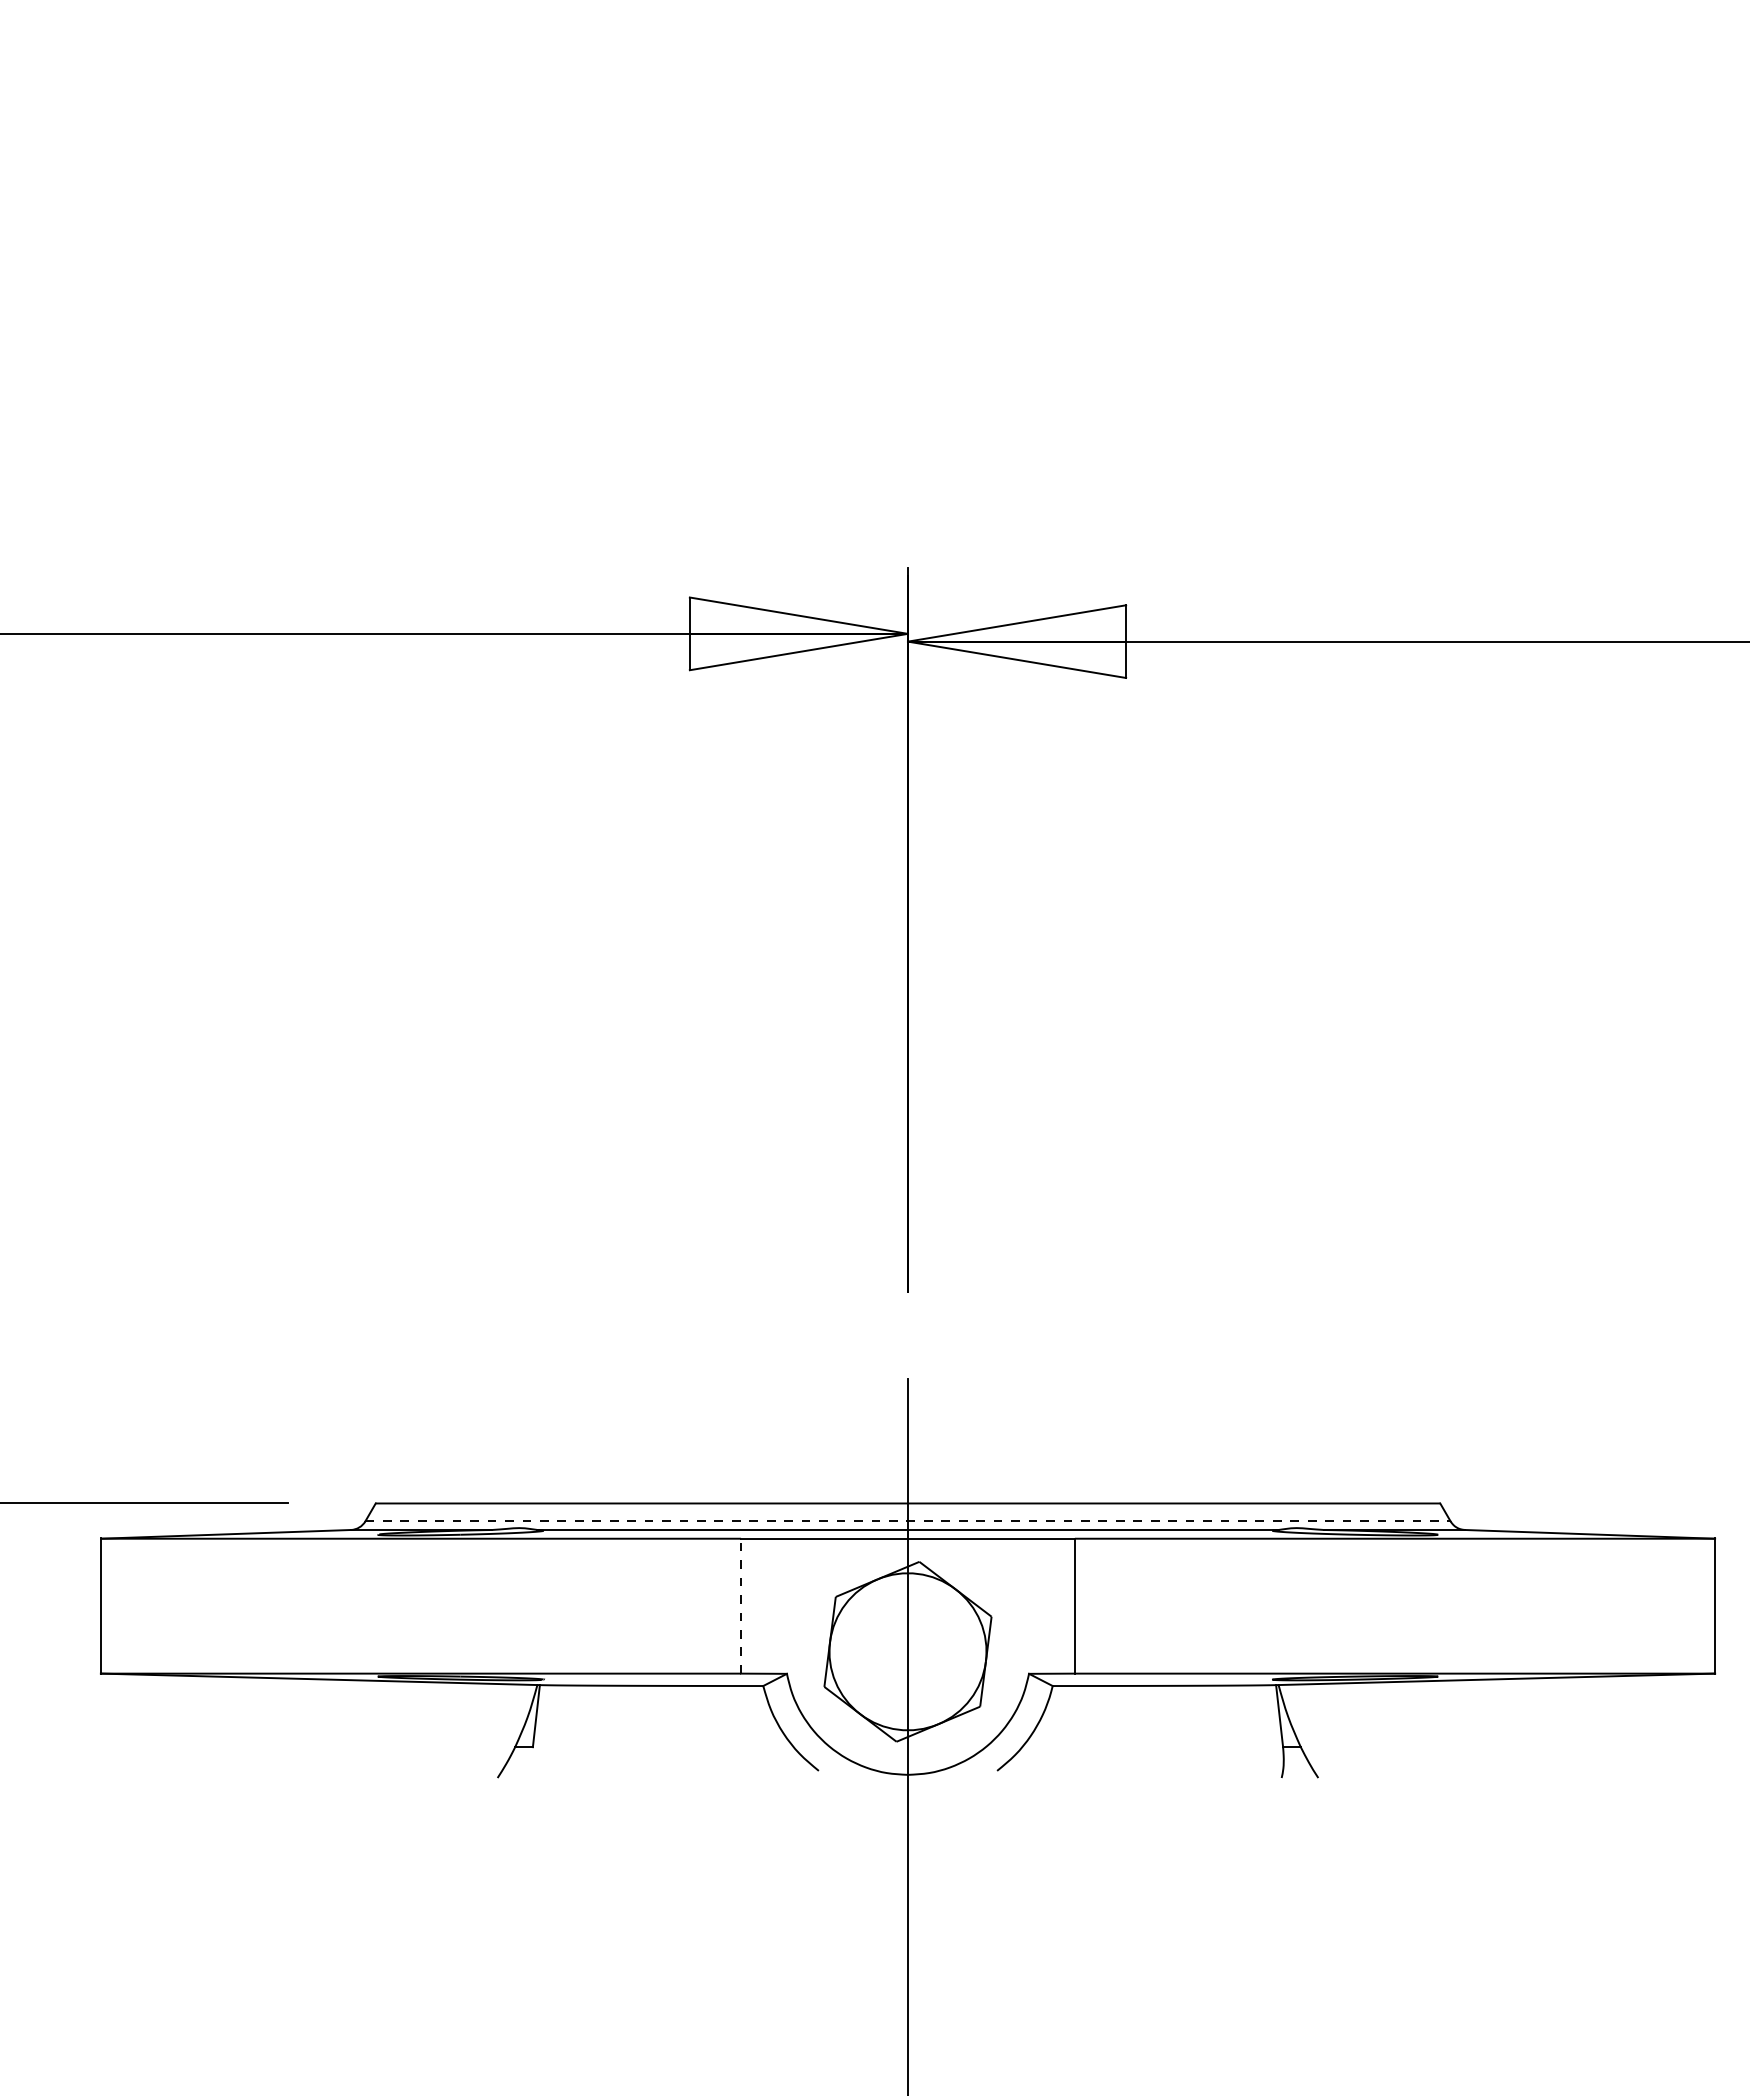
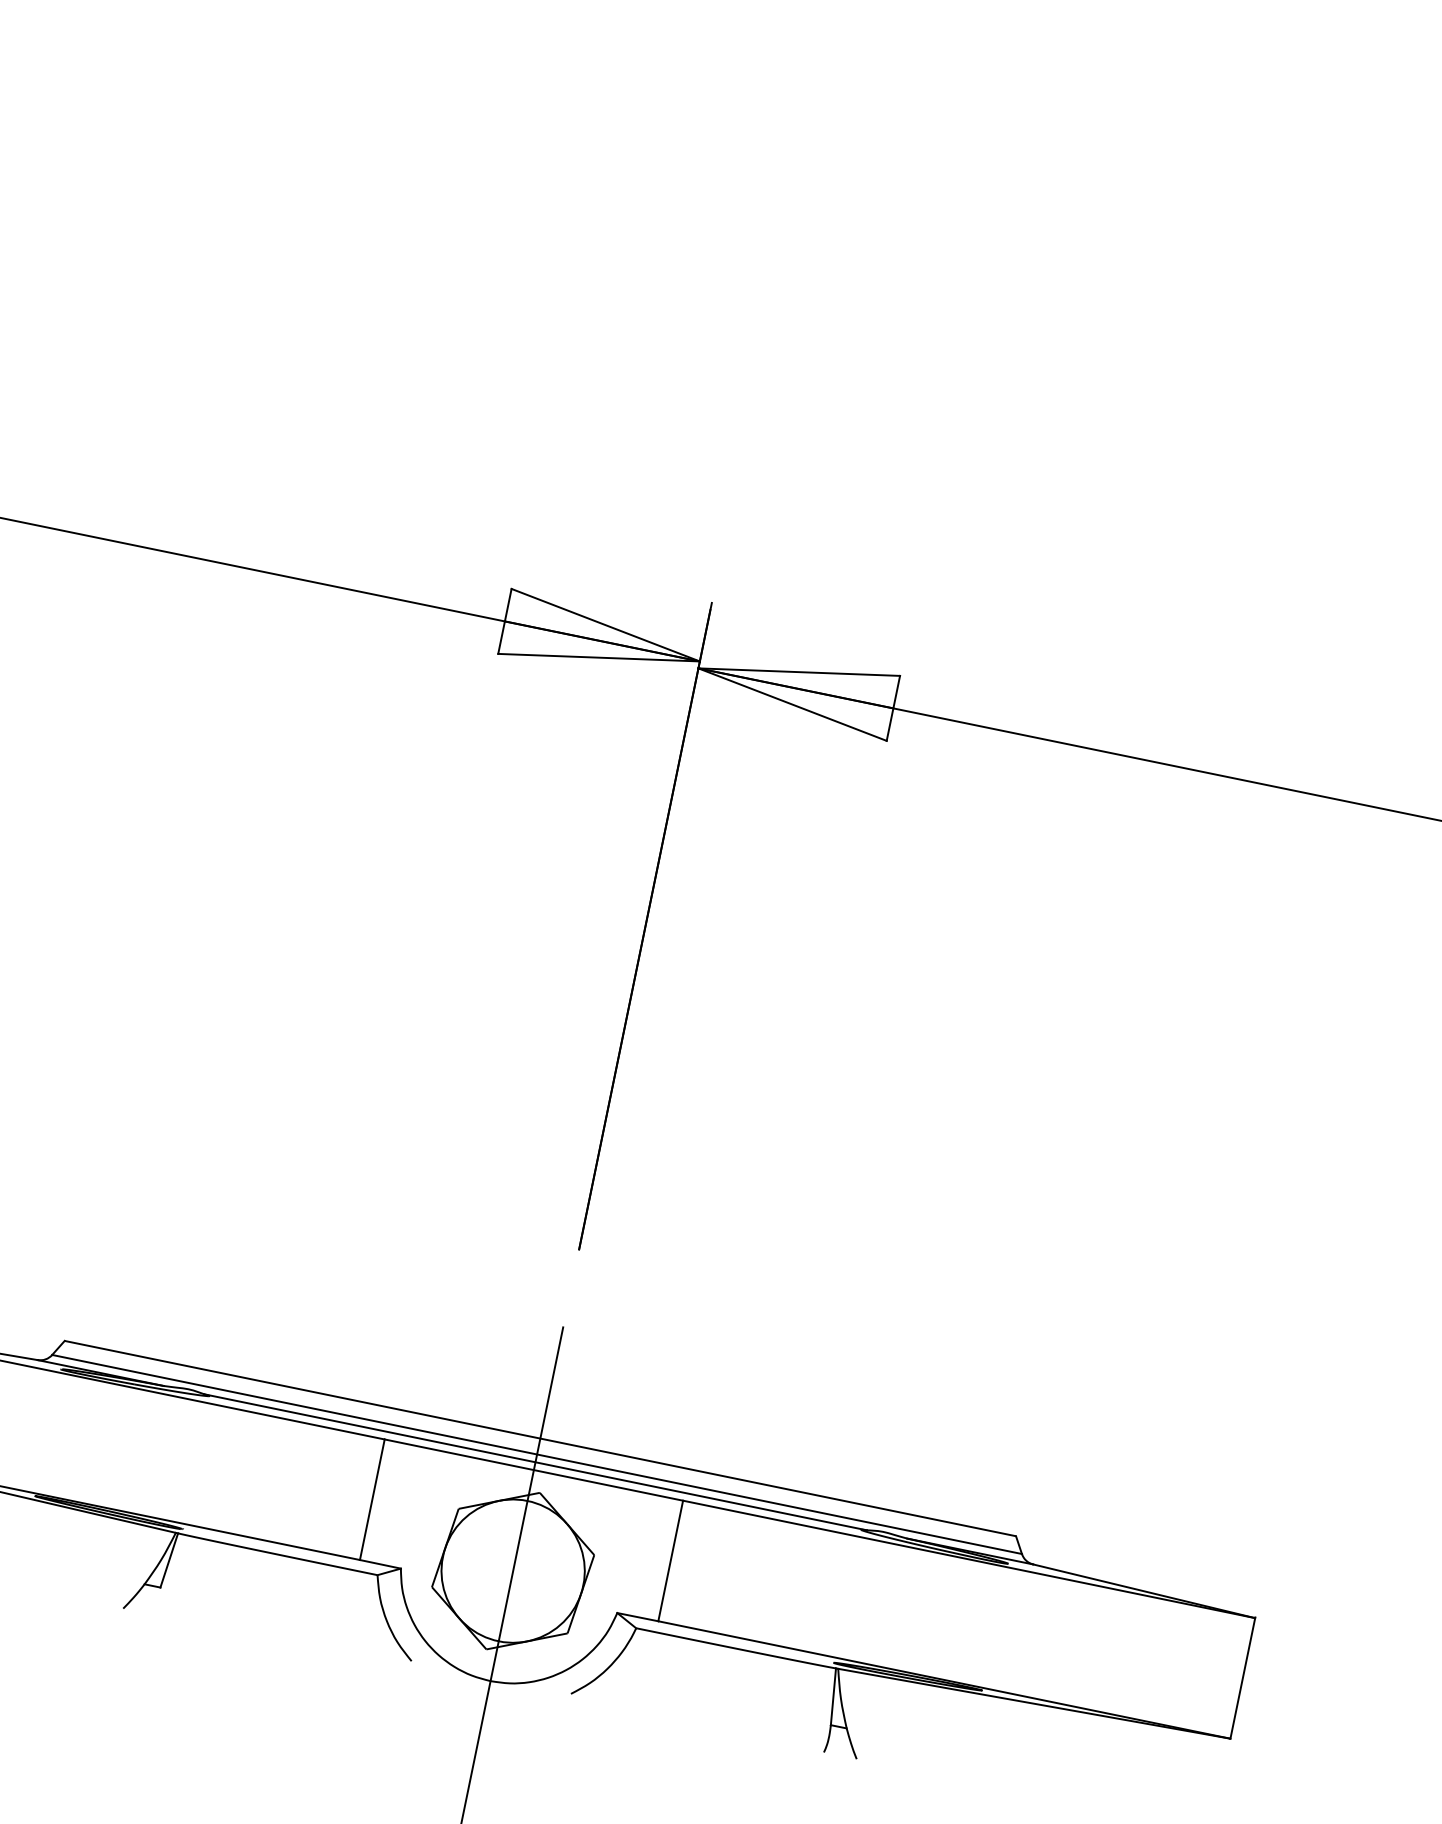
line: (908, 1521) -> (537, 1454), dashed -> solid
line: (741, 1605) -> (372, 1499), dashed -> solid

